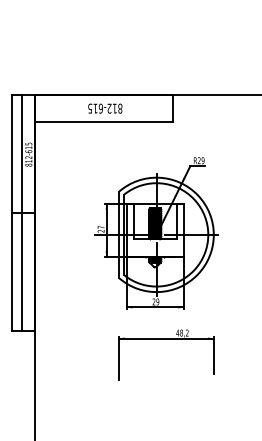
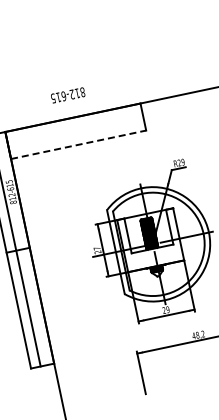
text: (105, 108) -> (68, 95), moved
line: (104, 122) -> (78, 145), solid -> dashed

